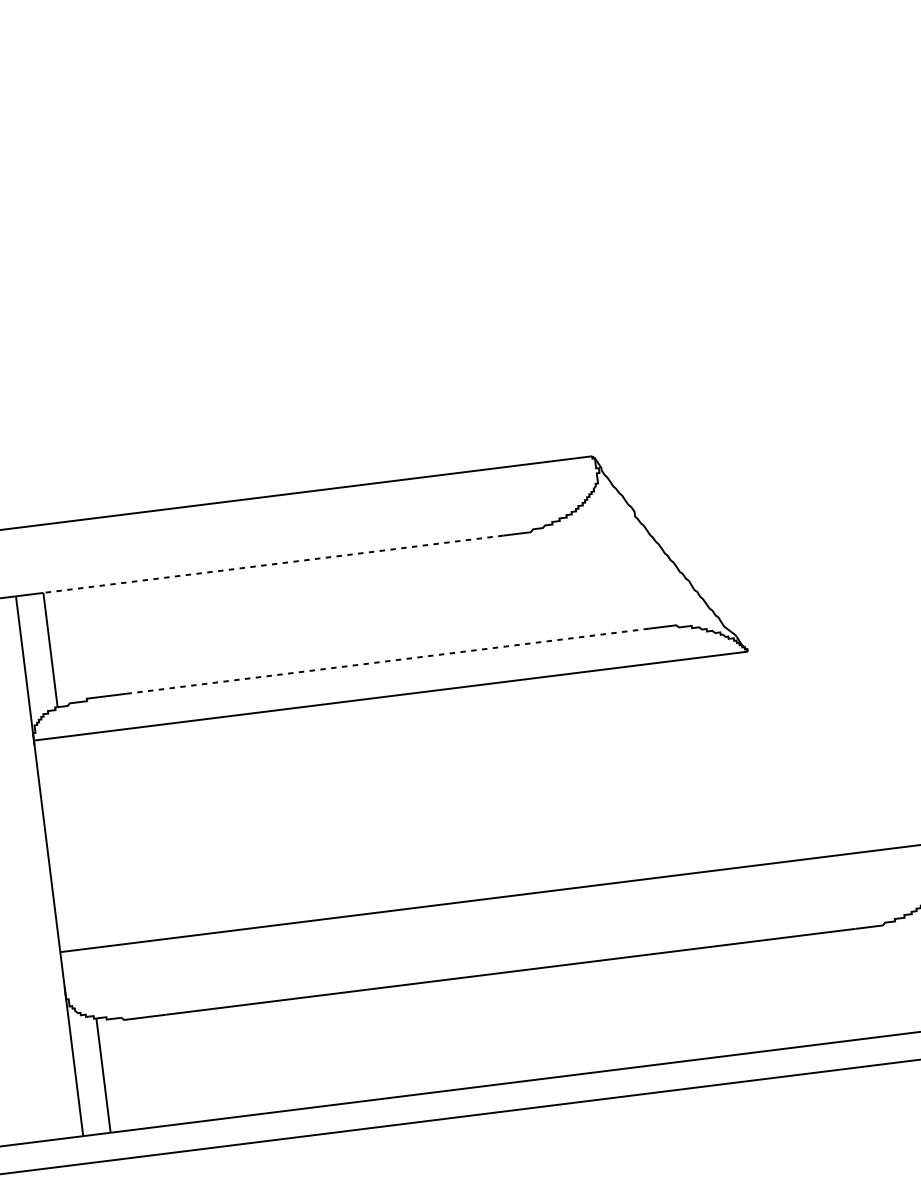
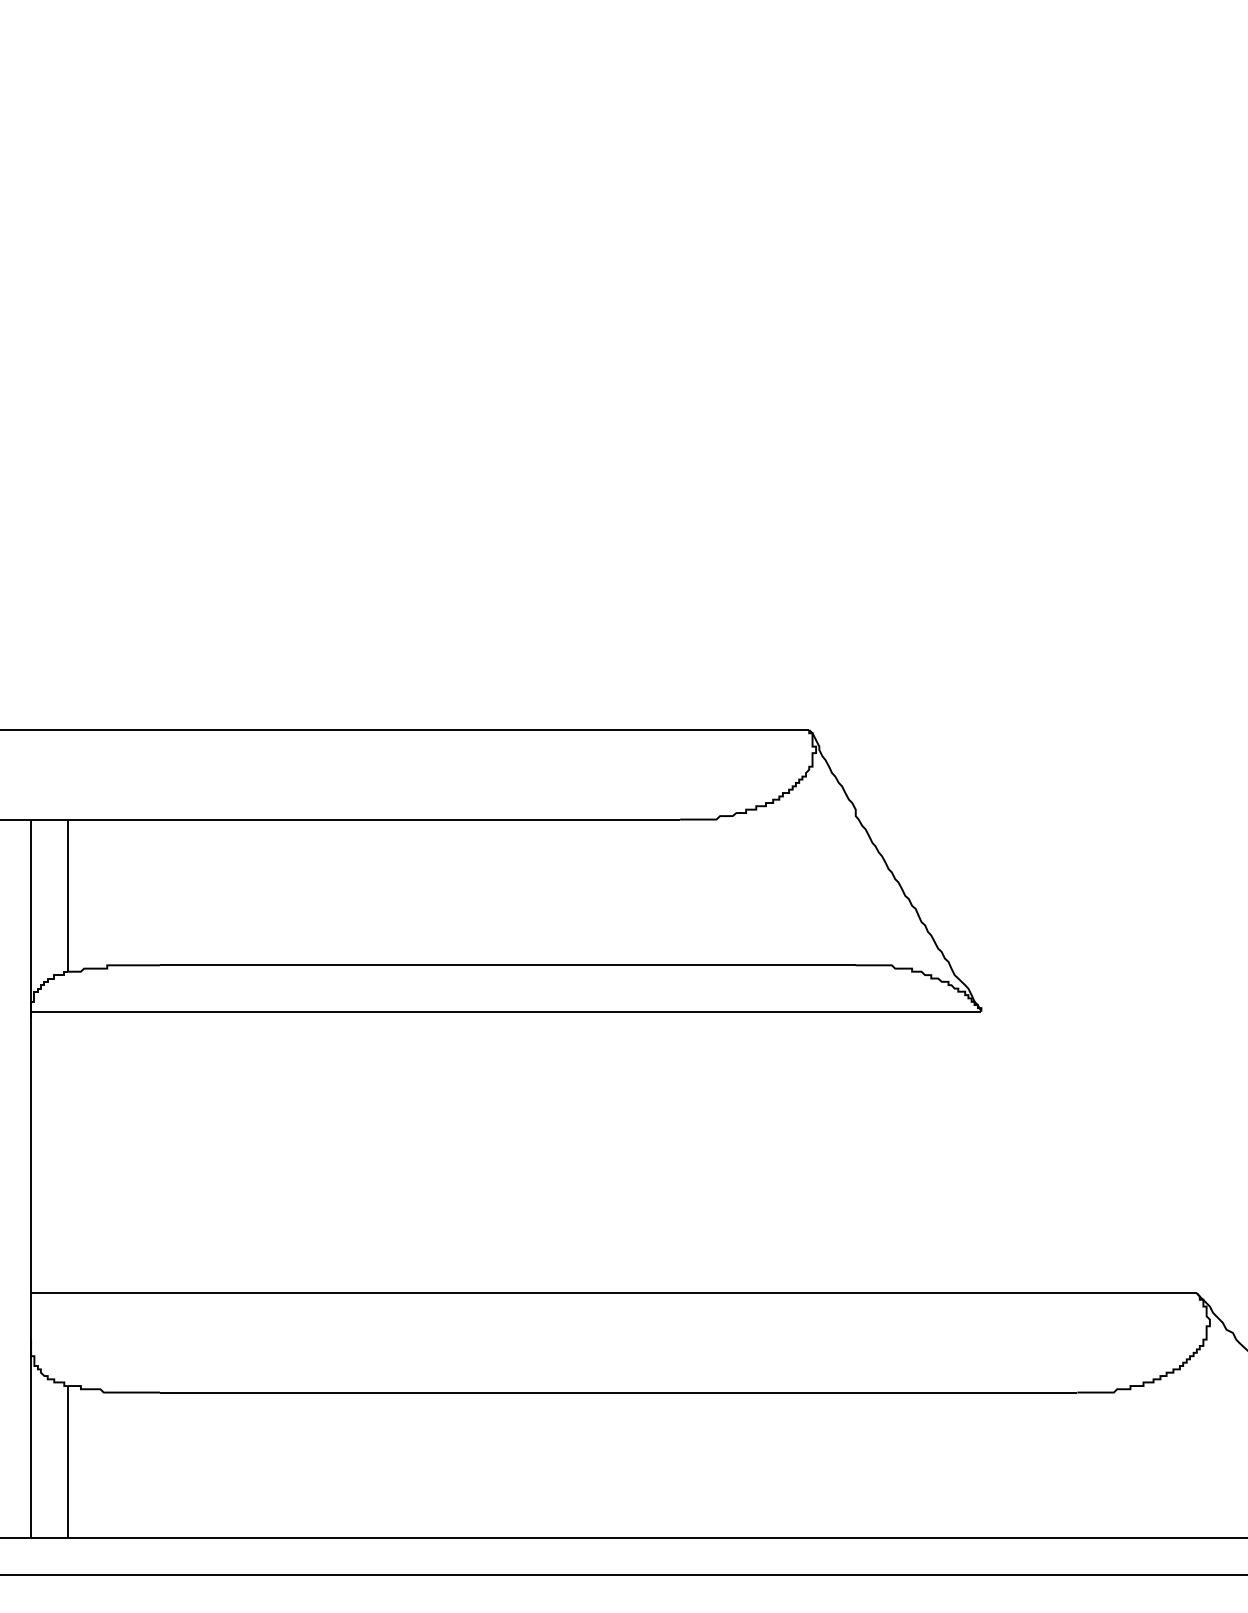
line: (273, 564) -> (373, 819), dashed -> solid
line: (387, 661) -> (507, 965), dashed -> solid

